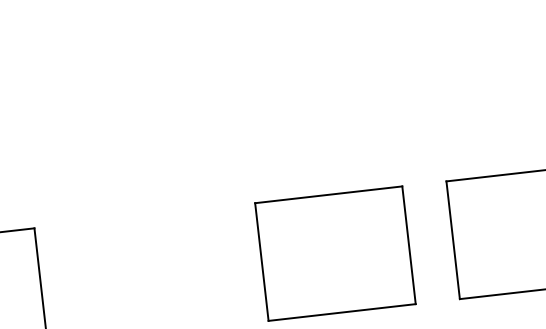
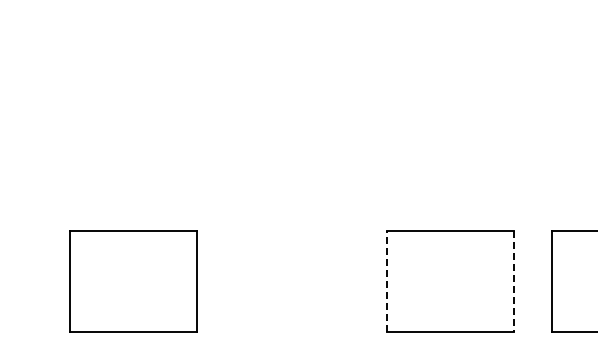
line: (408, 245) -> (513, 281), solid -> dashed
line: (262, 262) -> (387, 281), solid -> dashed

